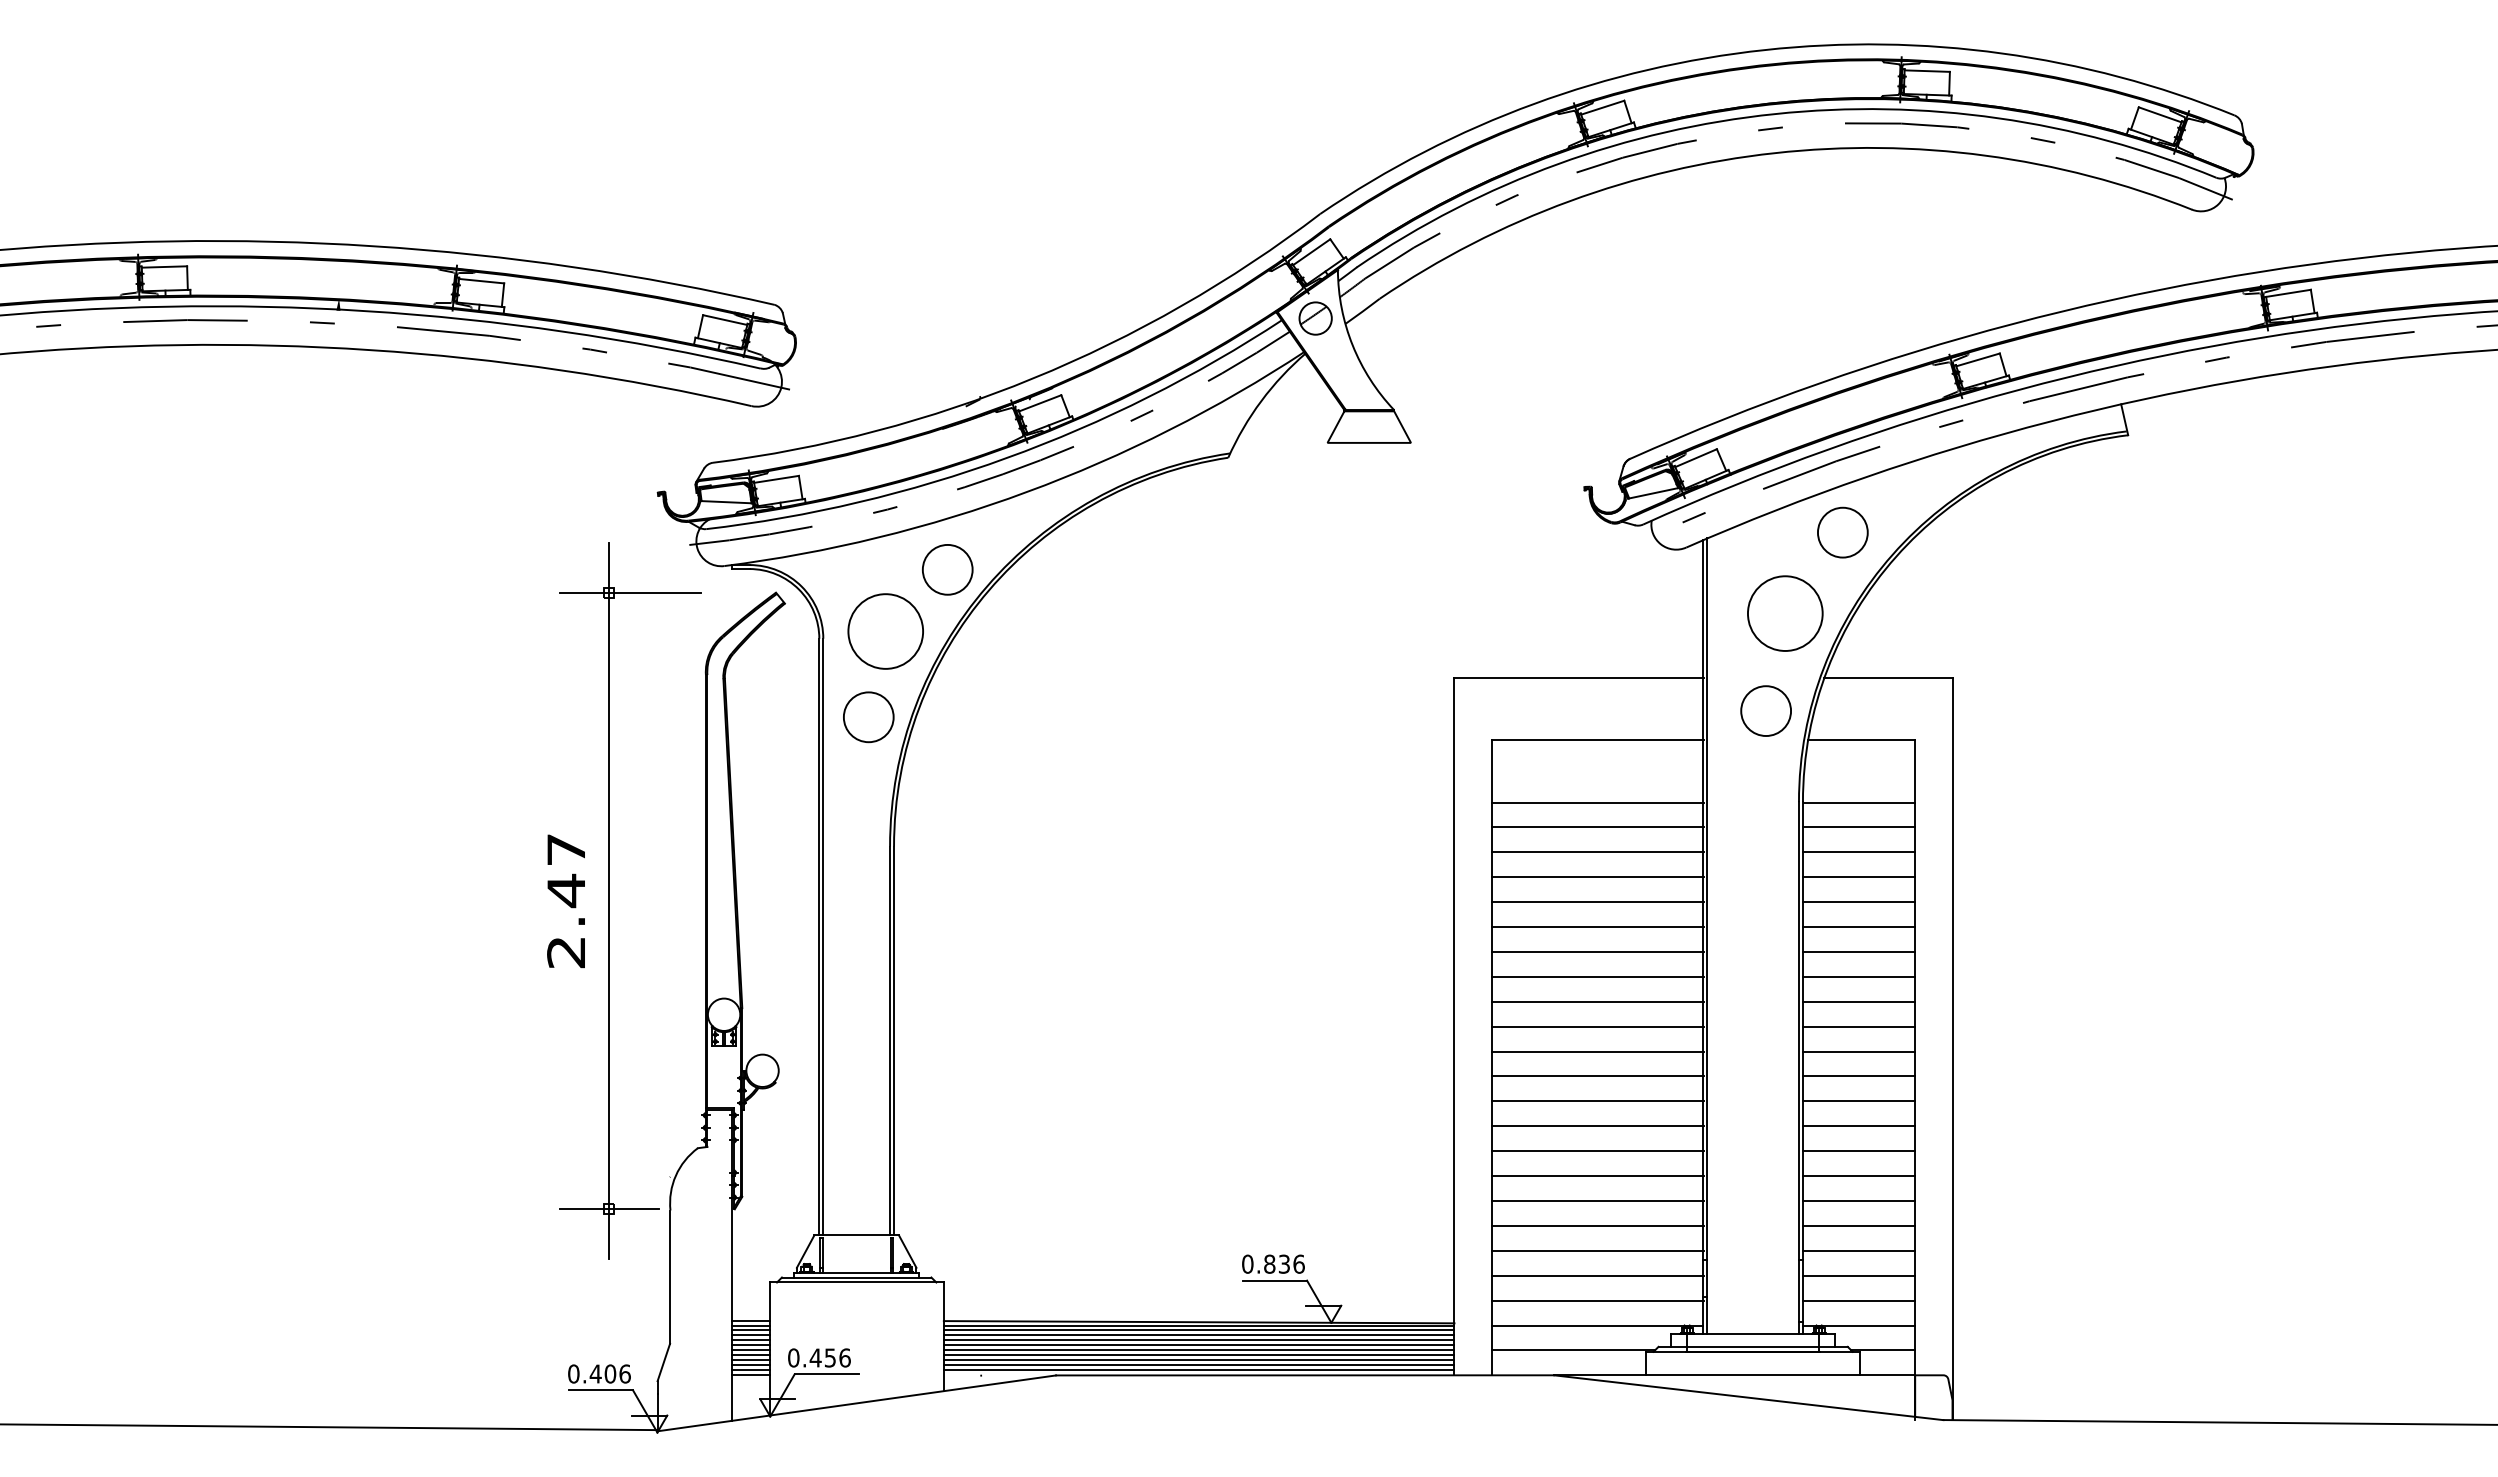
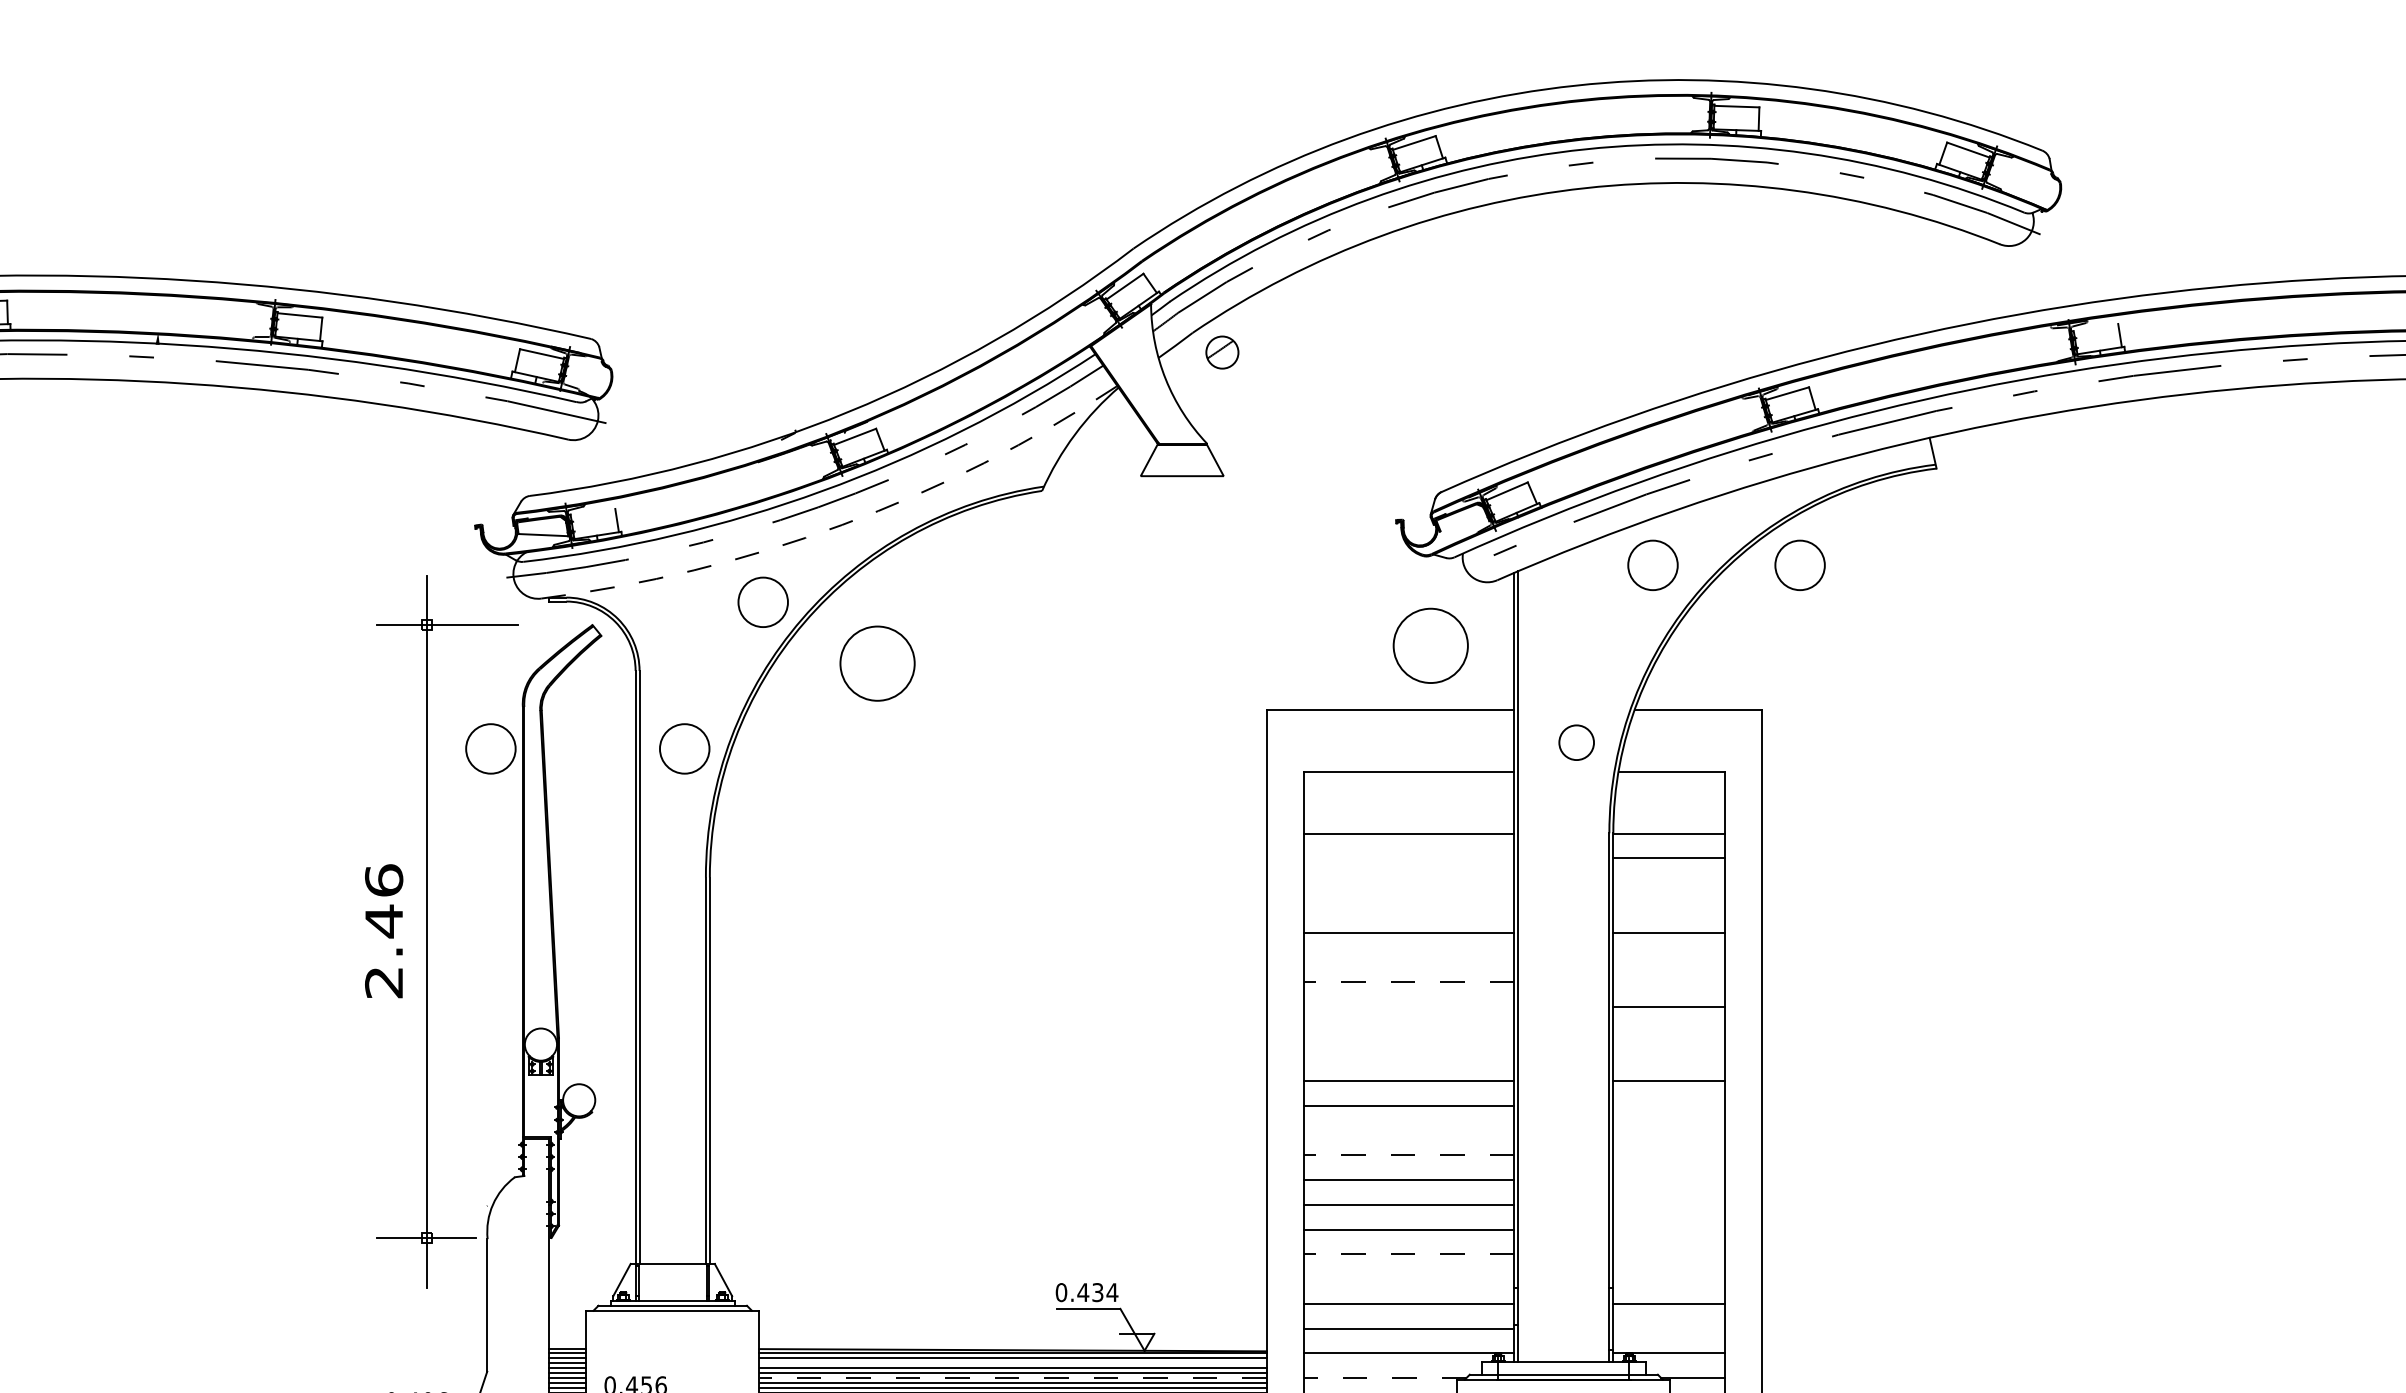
line: (2288, 292) -> (2095, 326), removed
part: (1315, 318) -> (1222, 352), moved
line: (776, 478) -> (593, 511), removed
arc: (1027, 492) -> (842, 525), solid -> dashed
line: (1653, 493) -> (1464, 526), removed
circle: (1990, 532) -> (1799, 565), added
circle: (1785, 613) -> (1430, 645), moved
circle: (885, 631) -> (877, 663), moved
circle: (1765, 710) -> (1576, 742), size x0.7
circle: (673, 717) -> (490, 749), added
line: (1597, 827) -> (1409, 858), removed
text: (566, 849) -> (384, 880), 2.47 -> 2.46
line: (1597, 852) -> (1409, 883), removed
line: (1859, 852) -> (1669, 883), removed
line: (1597, 877) -> (1409, 908), removed
line: (1859, 877) -> (1669, 908), removed
line: (1597, 927) -> (1409, 957), removed
line: (1859, 927) -> (1669, 957), removed
line: (1597, 951) -> (1409, 981), solid -> dashed
line: (1859, 951) -> (1669, 981), removed
line: (1597, 976) -> (1409, 1006), removed
line: (1597, 1001) -> (1409, 1031), removed
line: (1859, 1001) -> (1669, 1031), removed
line: (1597, 1026) -> (1409, 1056), removed
line: (1859, 1026) -> (1669, 1056), removed
line: (1859, 1076) -> (1669, 1105), removed
line: (1597, 1101) -> (1409, 1130), removed
line: (1859, 1101) -> (1669, 1130), removed
line: (1597, 1126) -> (1409, 1155), solid -> dashed
line: (1859, 1126) -> (1669, 1155), removed
line: (1859, 1151) -> (1669, 1180), removed
line: (1859, 1176) -> (1669, 1205), removed
line: (1859, 1200) -> (1669, 1229), removed
line: (1597, 1225) -> (1409, 1254), solid -> dashed
line: (1859, 1225) -> (1669, 1254), removed
line: (1597, 1250) -> (1409, 1278), removed
line: (1859, 1250) -> (1669, 1278), removed
text: (1284, 1263) -> (1097, 1291), 0.836 -> 0.434
line: (1859, 1300) -> (1669, 1328), removed
line: (1198, 1335) -> (1012, 1363), removed
line: (1198, 1350) -> (1012, 1378), solid -> dashed
line: (1573, 1350) -> (1385, 1378), solid -> dashed

